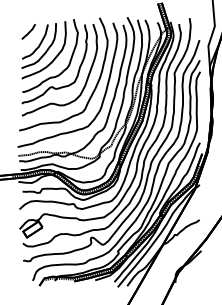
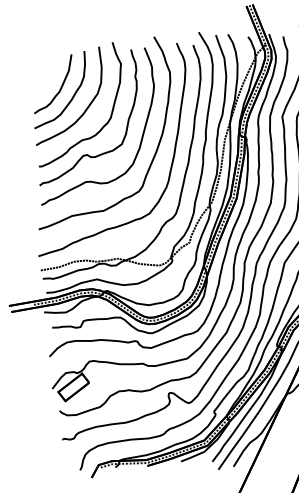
line: (28, 31) -> (40, 68), removed

